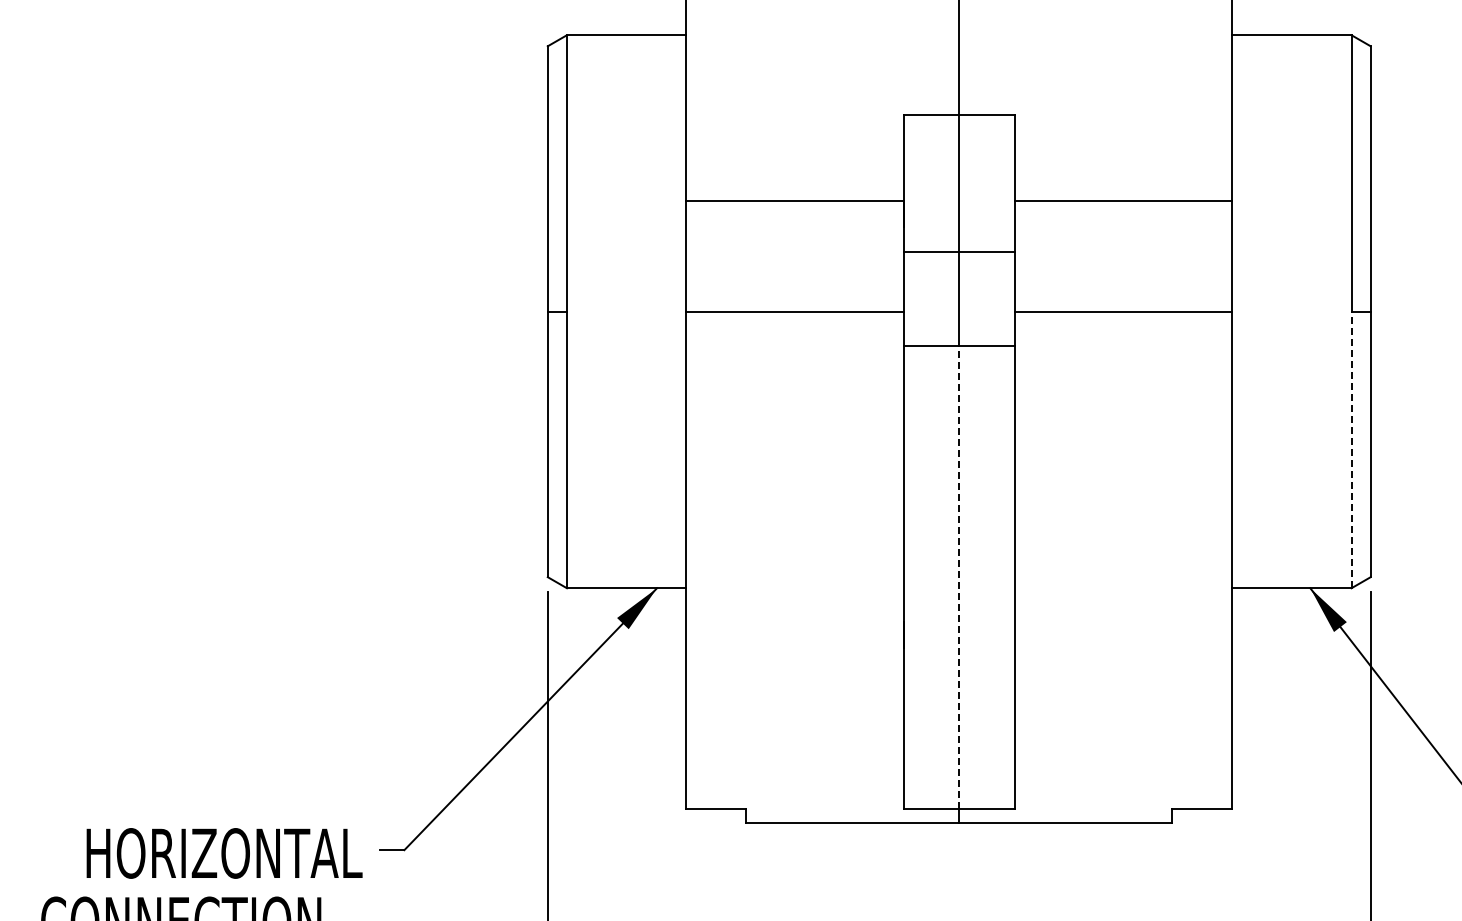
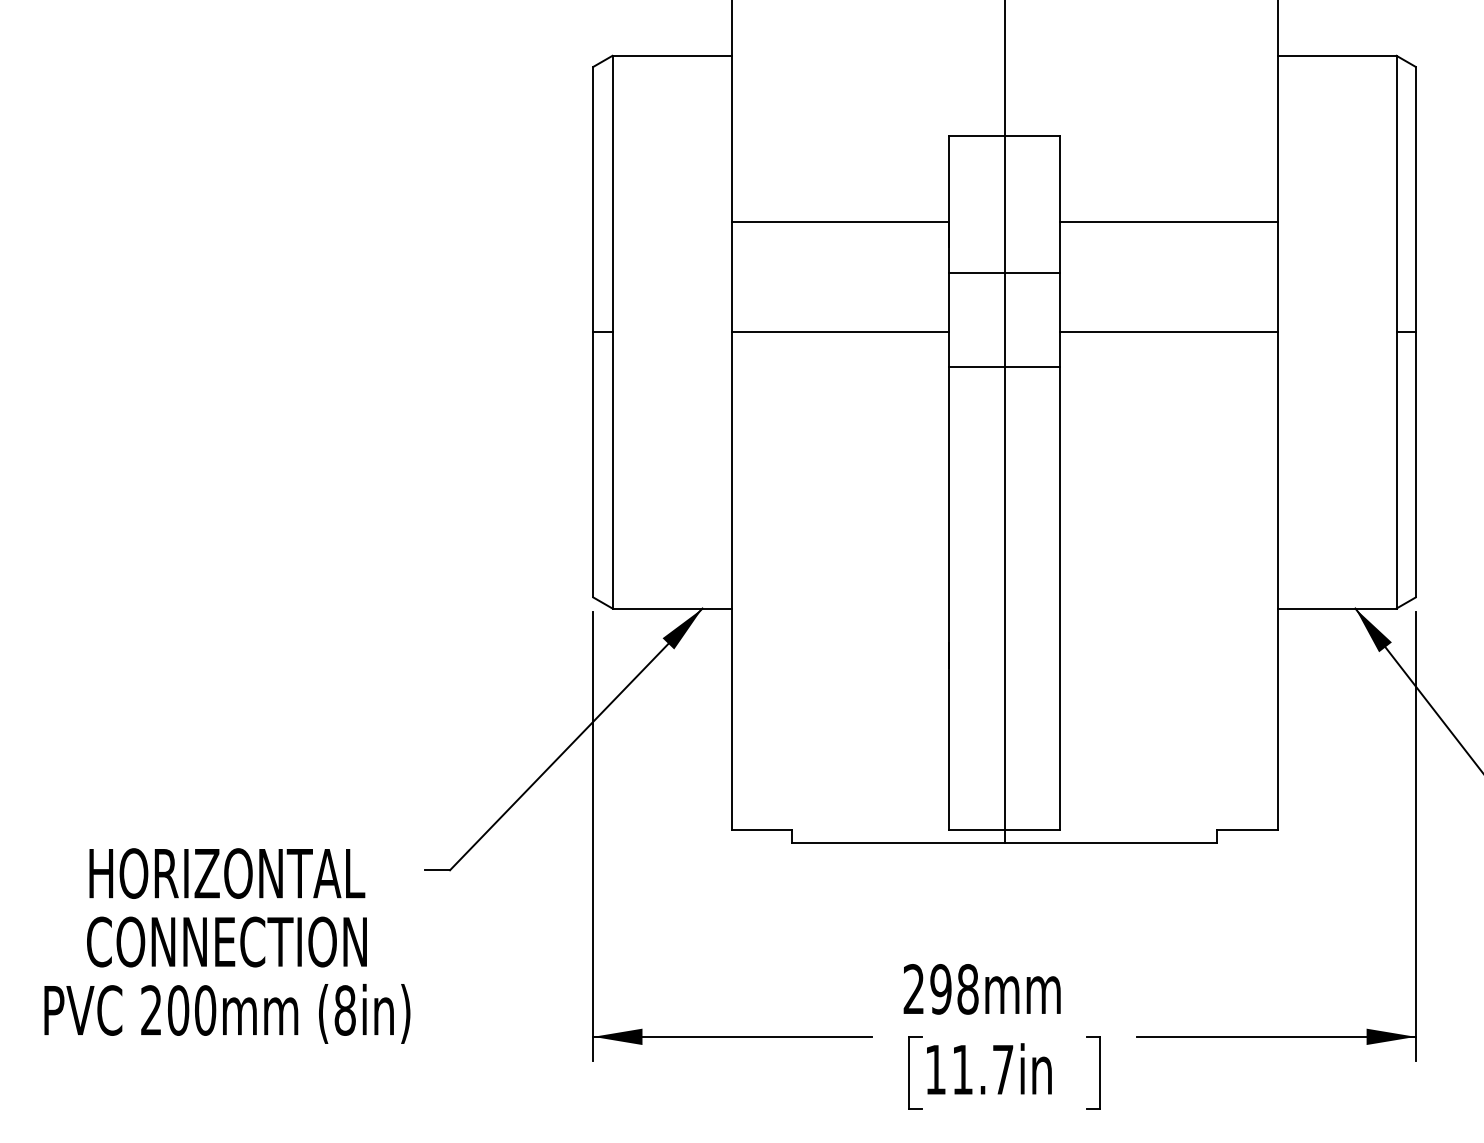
line: (1351, 449) -> (1396, 469), dashed -> solid
line: (959, 578) -> (1004, 598), dashed -> solid
text: (224, 853) -> (227, 873), moved

